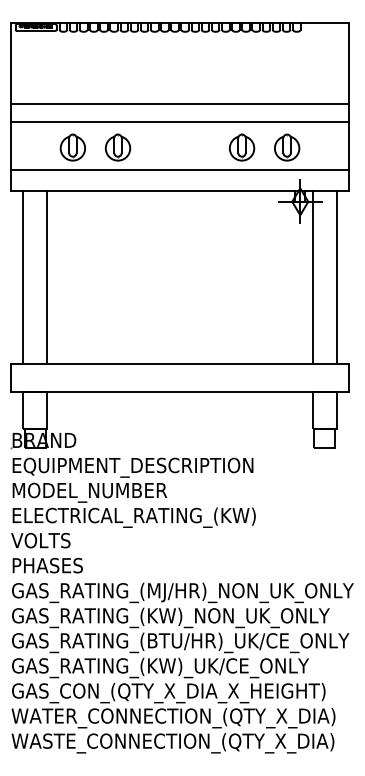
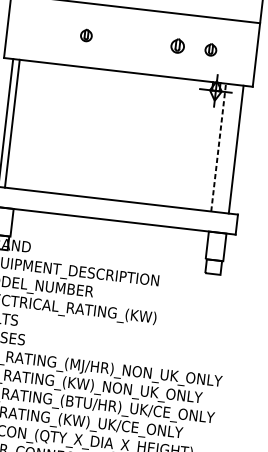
line: (179, 122) -> (133, 22), removed
part: (72, 147) -> (52, 31), removed
part: (117, 147) -> (86, 35), size x0.6
part: (242, 147) -> (178, 46), size x0.7
part: (287, 147) -> (211, 49), size x0.6
line: (179, 169) -> (129, 56), removed
line: (47, 277) -> (12, 123), moved
line: (312, 277) -> (218, 147), solid -> dashed

